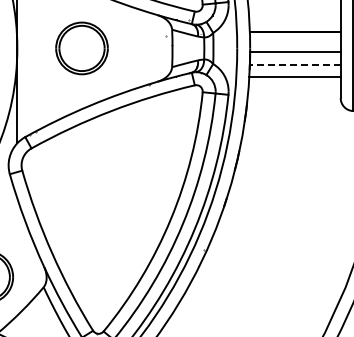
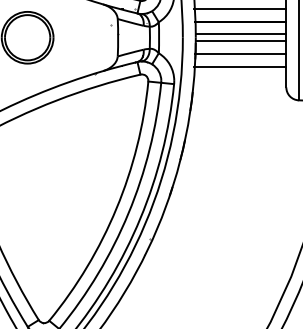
line: (294, 19) -> (240, 8), added
line: (295, 44) -> (241, 33), added
line: (295, 64) -> (241, 53), dashed -> solid

